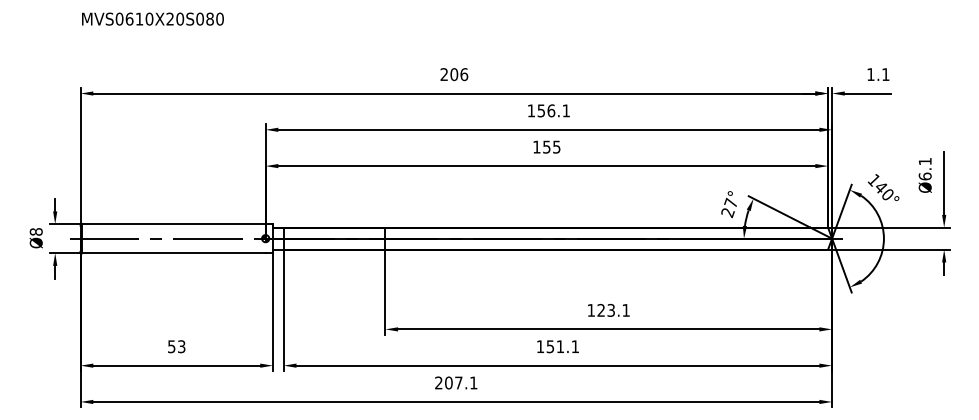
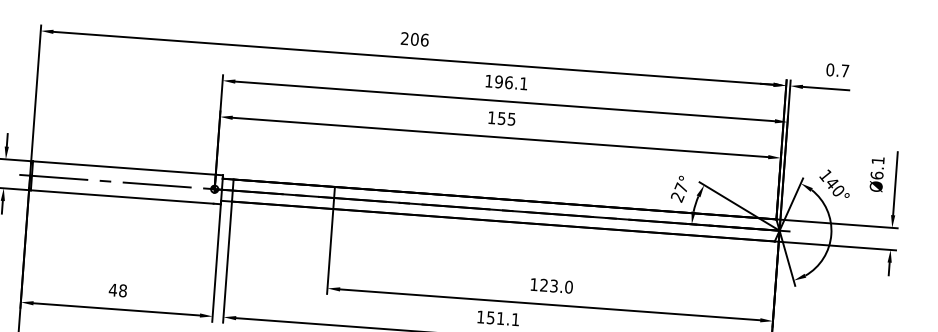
text: (878, 74) -> (837, 70), 1.1 -> 0.7
text: (541, 110) -> (499, 81), 156.1 -> 196.1
text: (626, 310) -> (569, 287), 123.1 -> 123.0
text: (176, 346) -> (117, 290), 53 -> 48

